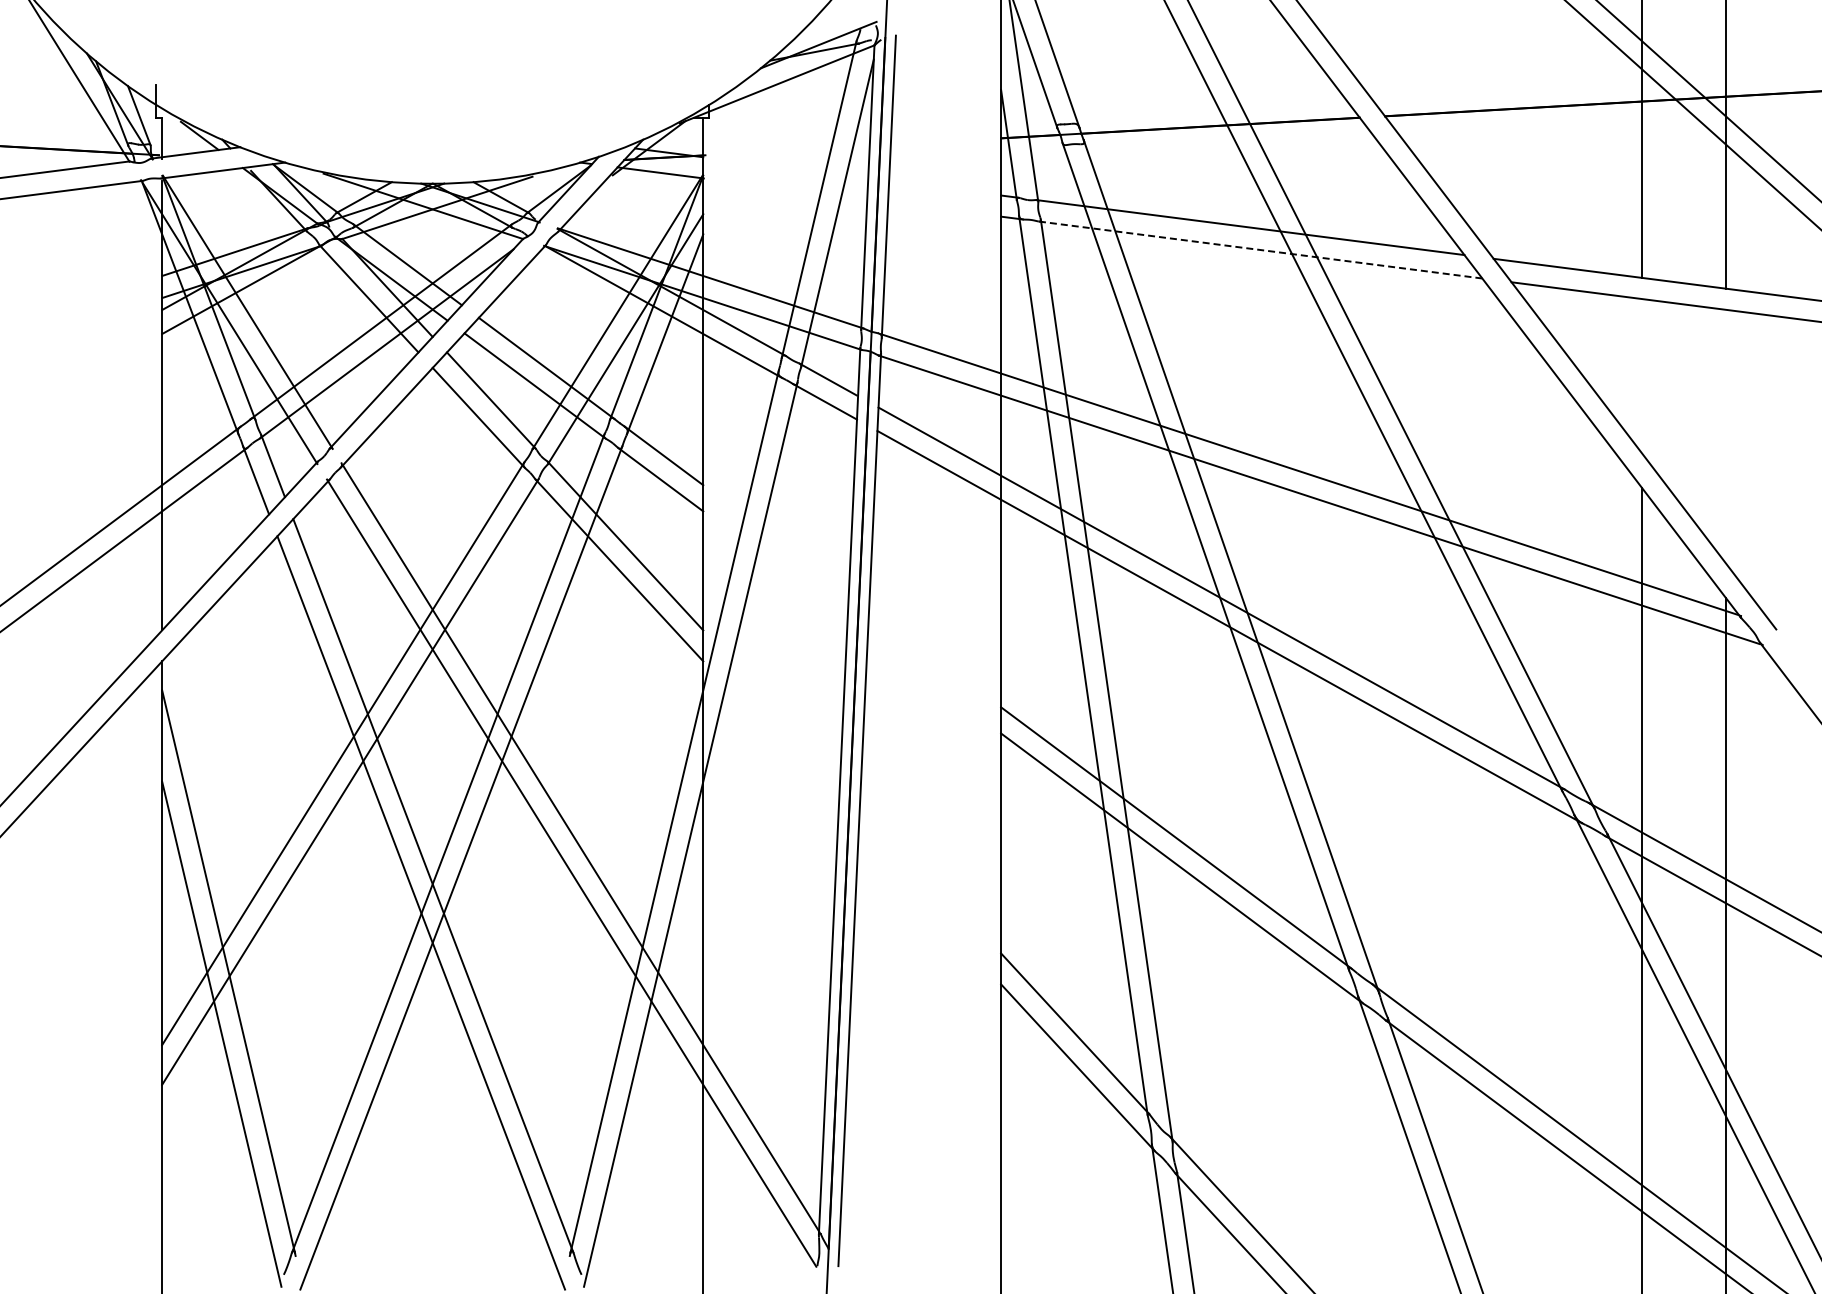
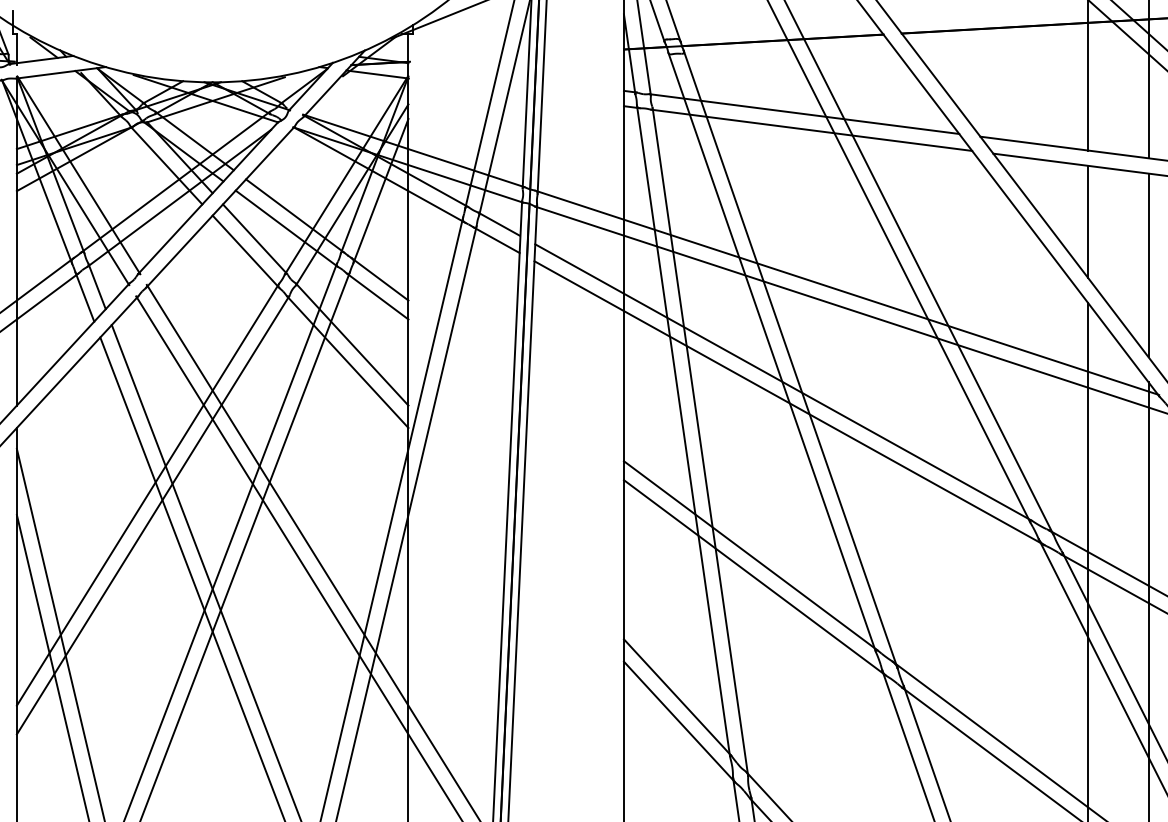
line: (1260, 250) -> (811, 130), dashed -> solid
line: (1642, 376) -> (1088, 221), added
line: (1726, 436) -> (1148, 265), added

